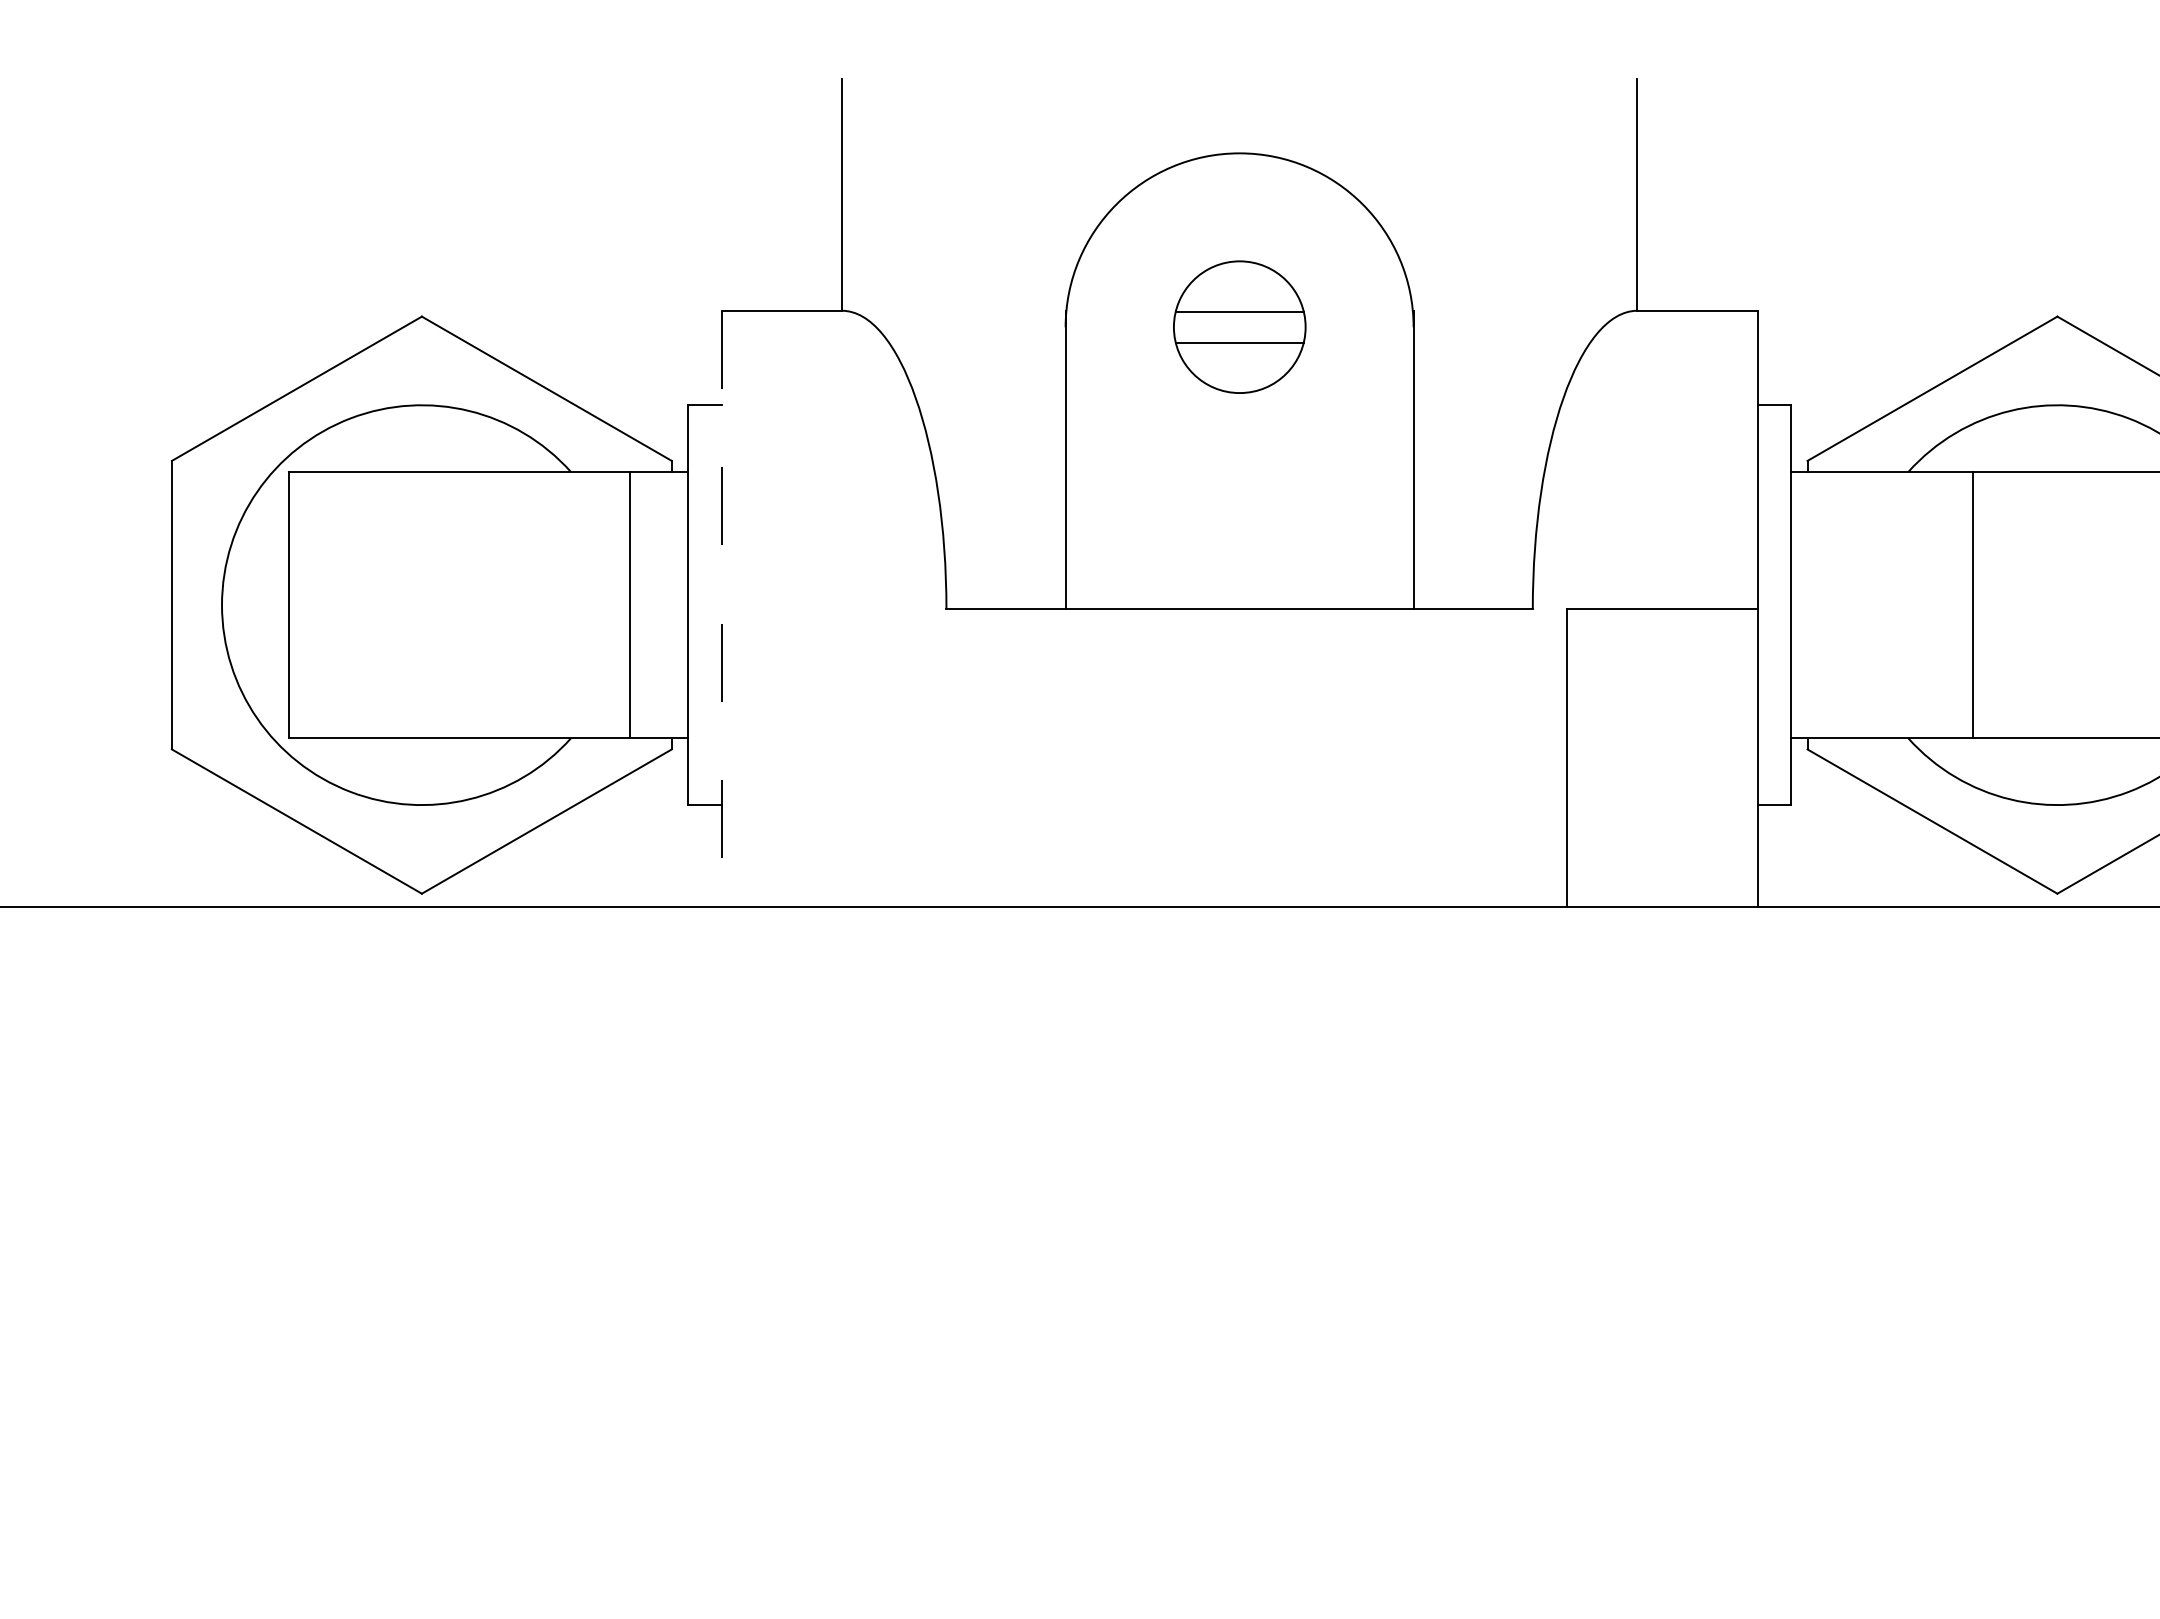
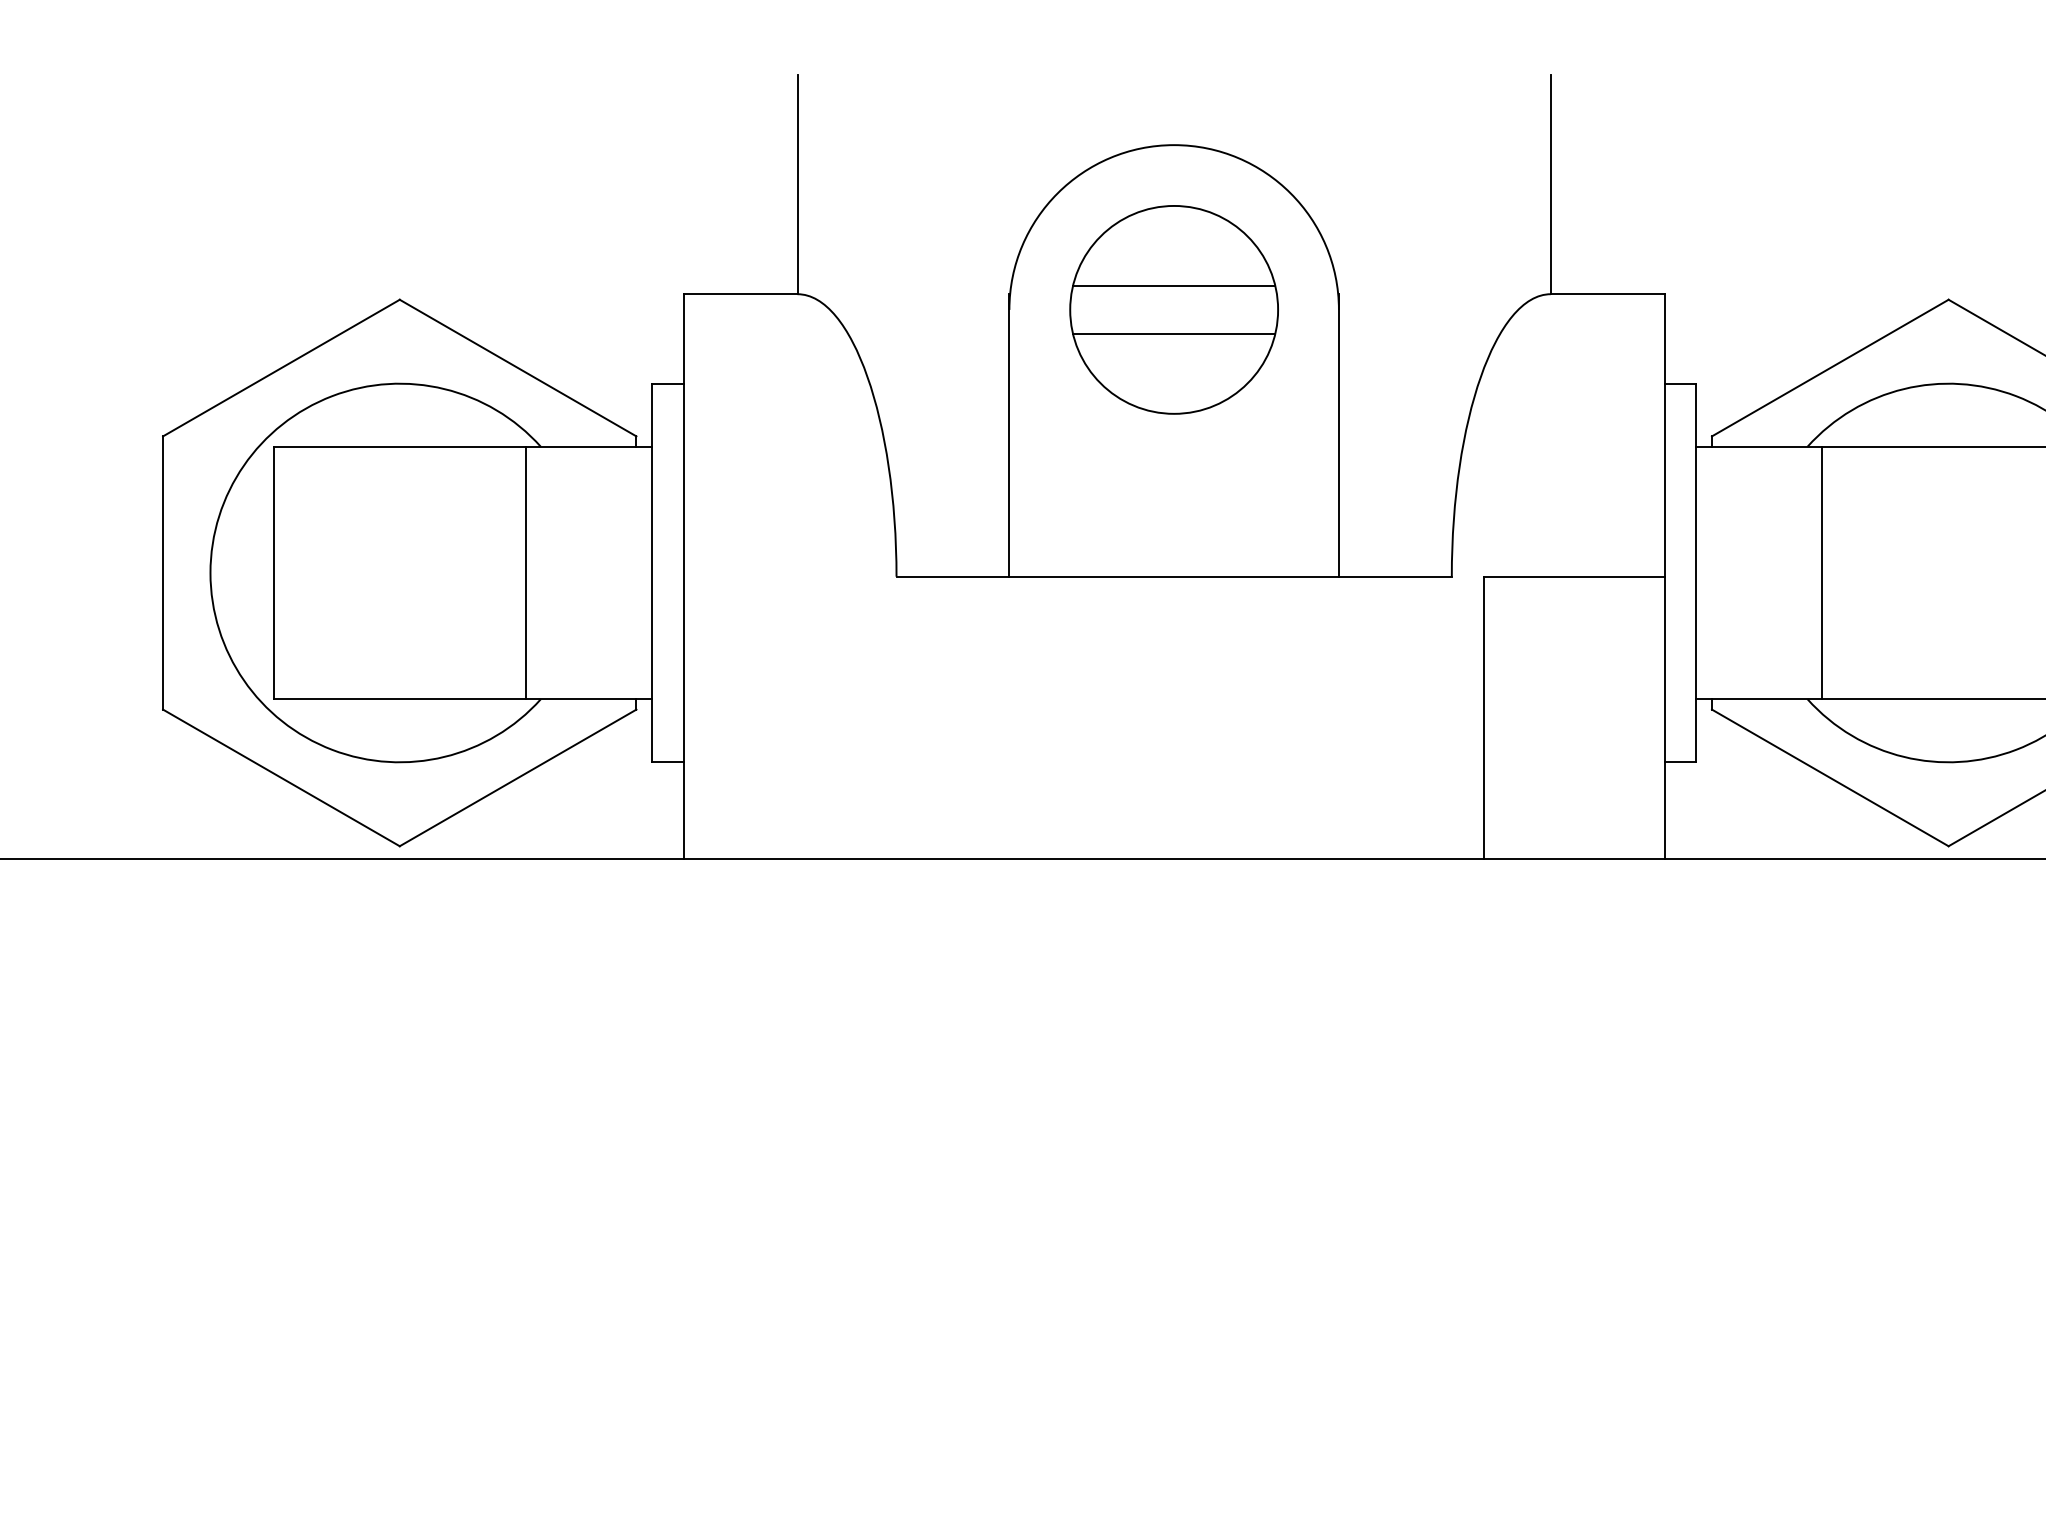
part: (1239, 326) -> (1174, 309), size x1.67
line: (630, 604) -> (526, 572), moved
line: (1973, 604) -> (1822, 572), moved
line: (721, 609) -> (683, 577), dashed -> solid

